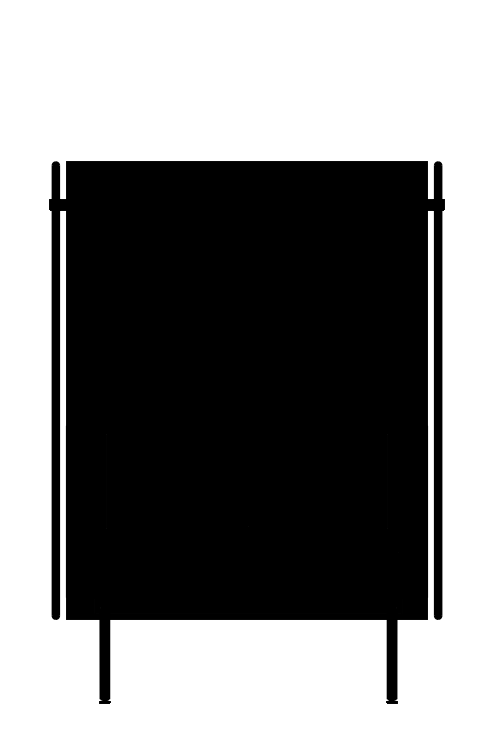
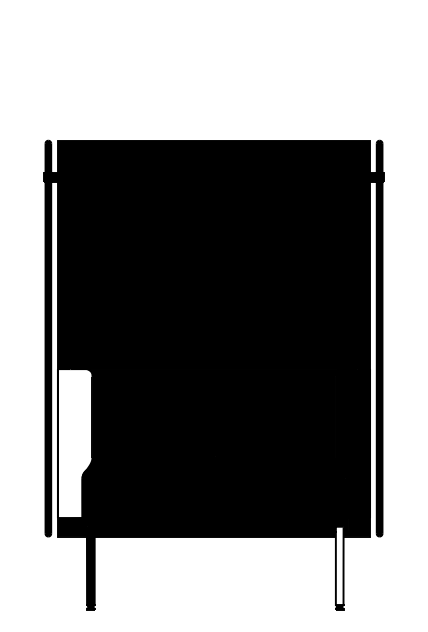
fill: (86, 511) -> (74, 443), removed
fill: (391, 653) -> (339, 566), removed

